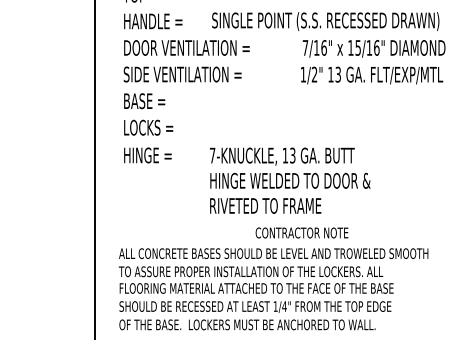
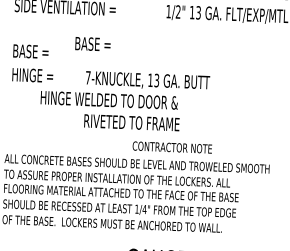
text: (144, 101) -> (92, 44), moved
text: (149, 127) -> (35, 51), LOCKS = -> BASE =
text: (290, 180) -> (109, 100), moved
text: (301, 232) -> (171, 147), moved

